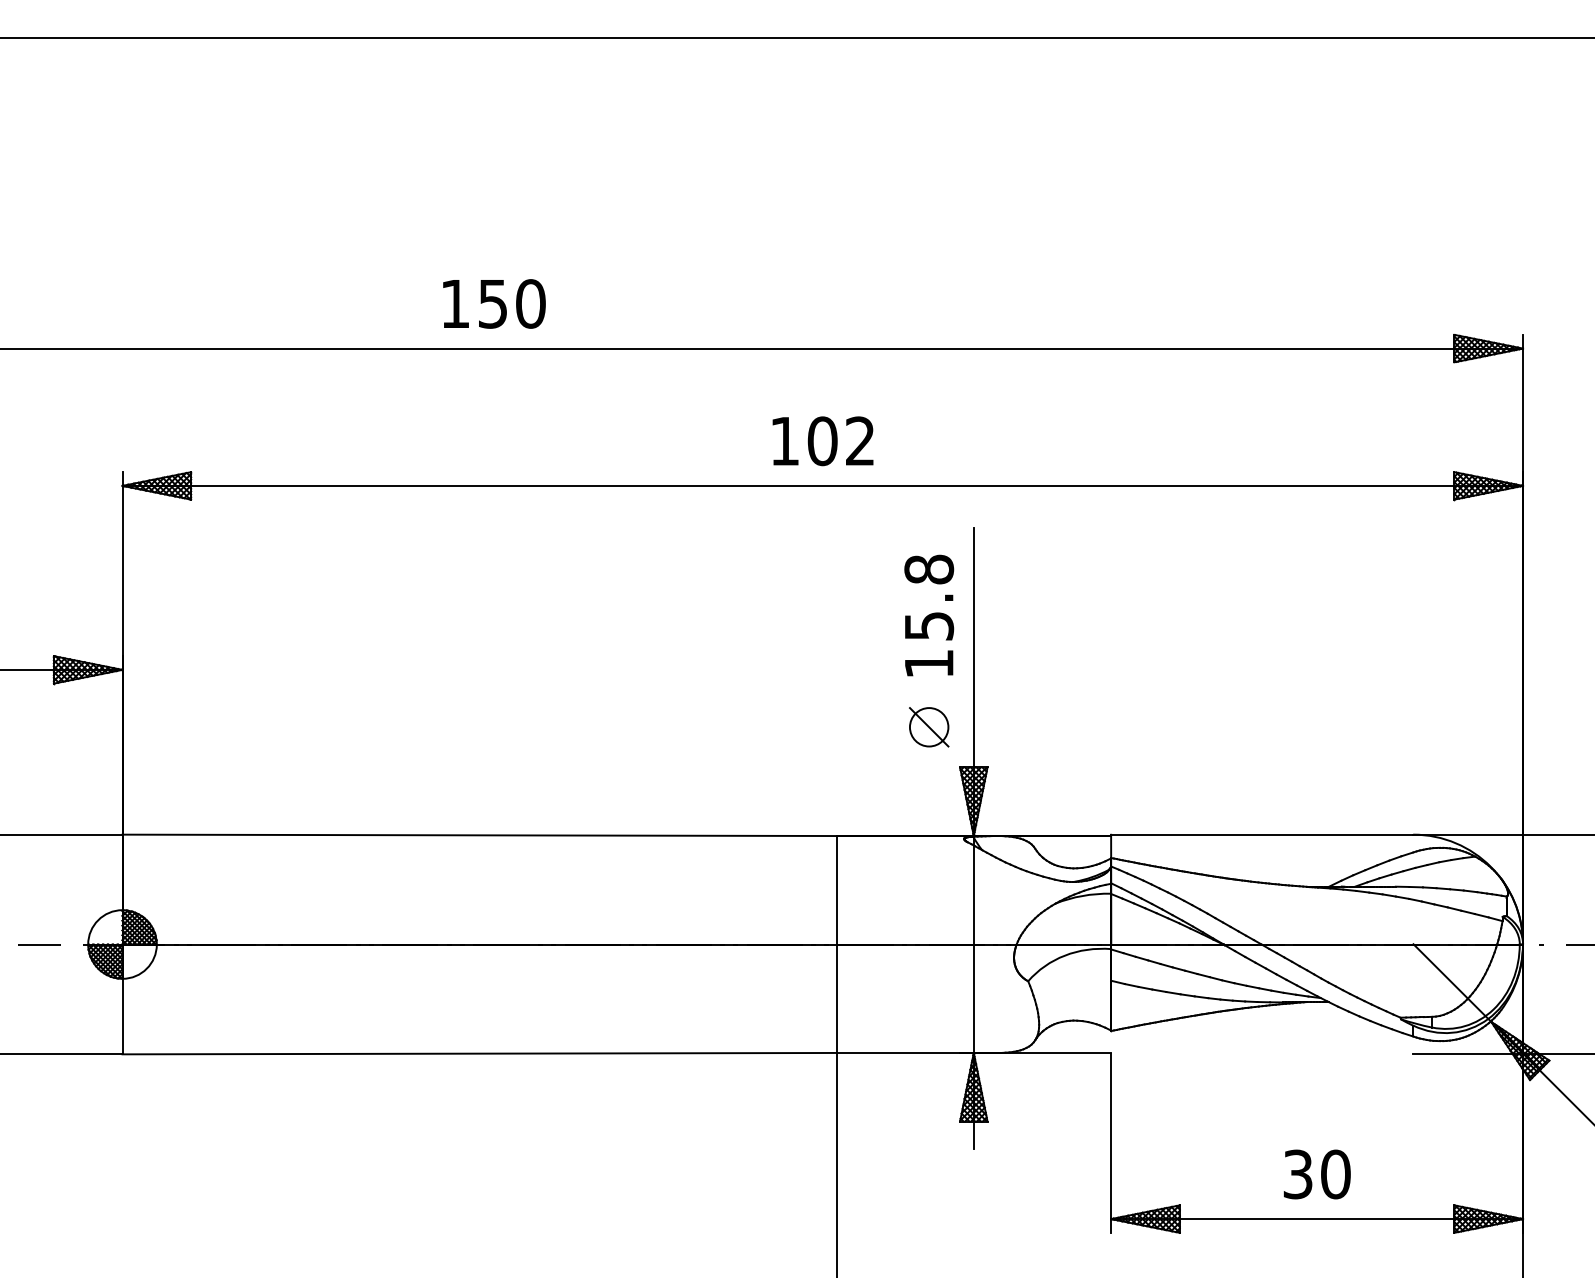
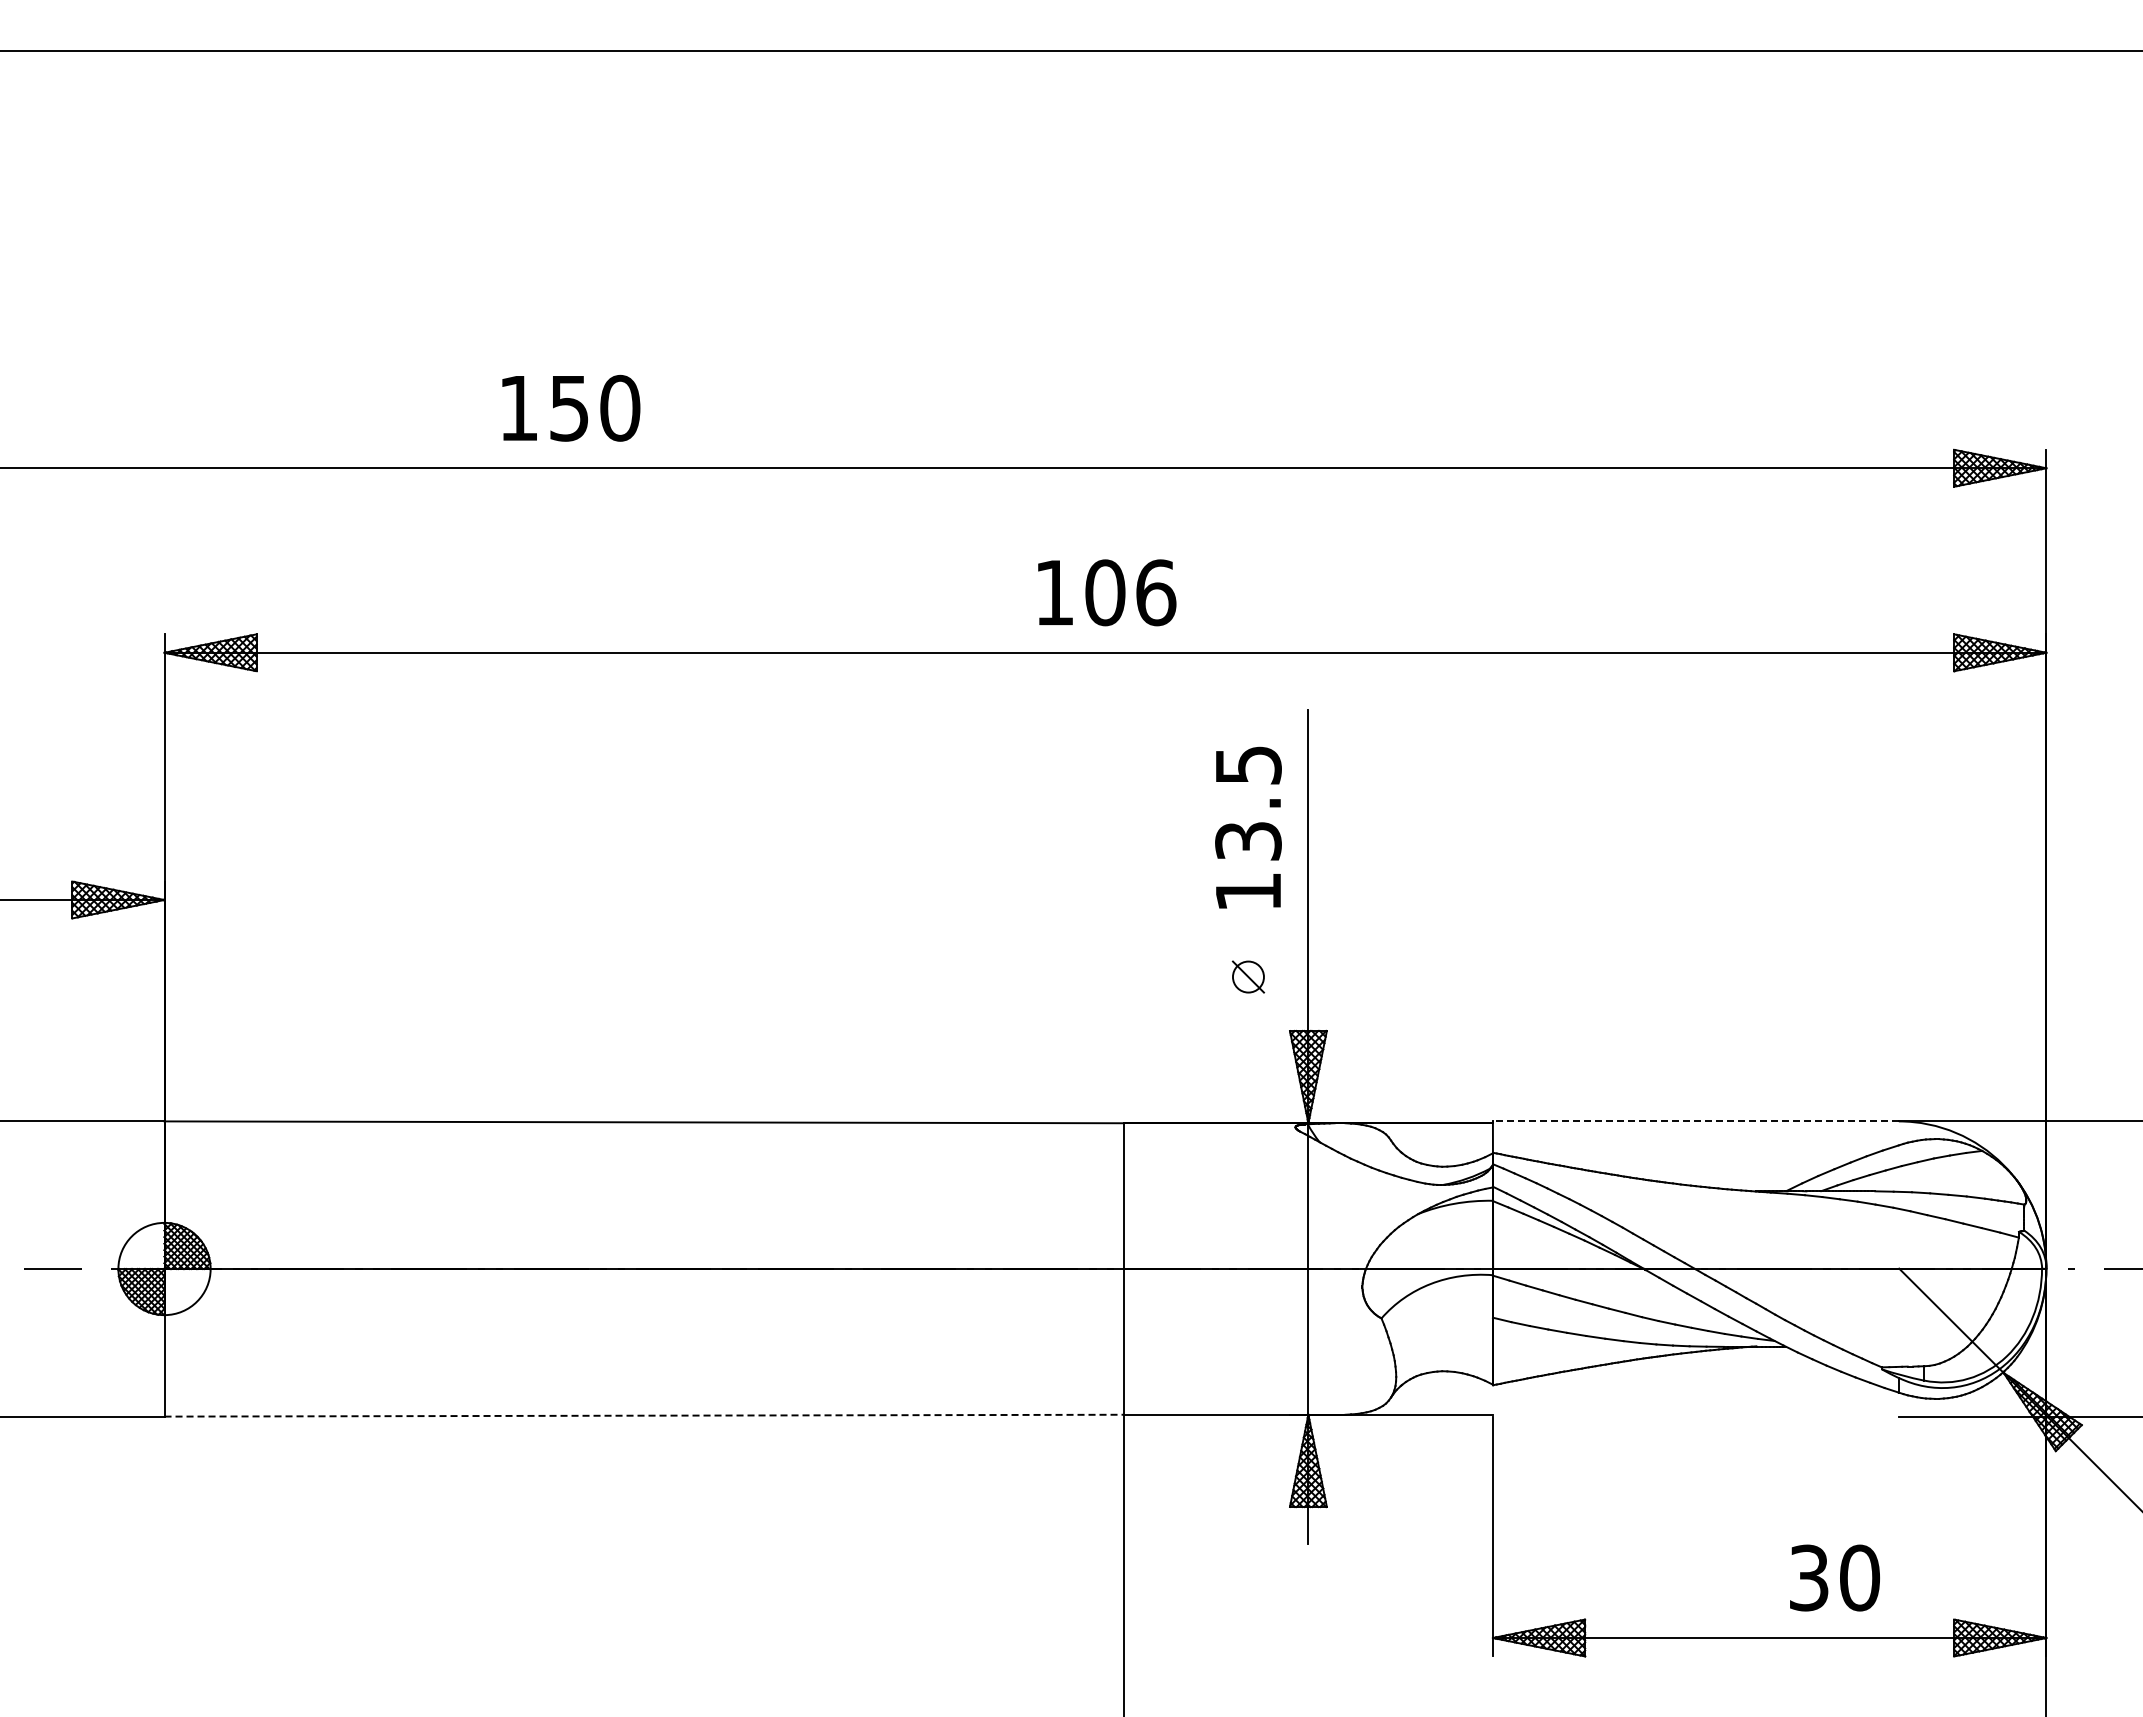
text: (494, 303) -> (571, 407), moved
text: (860, 441) -> (1156, 592), 102 -> 106
text: (929, 597) -> (1248, 802), 15.8 -> 13.5
part: (929, 726) -> (1248, 976), size x0.6
line: (1261, 834) -> (1695, 1121), solid -> dashed
line: (479, 1053) -> (644, 1415), solid -> dashed
text: (1316, 1174) -> (1834, 1577), moved

